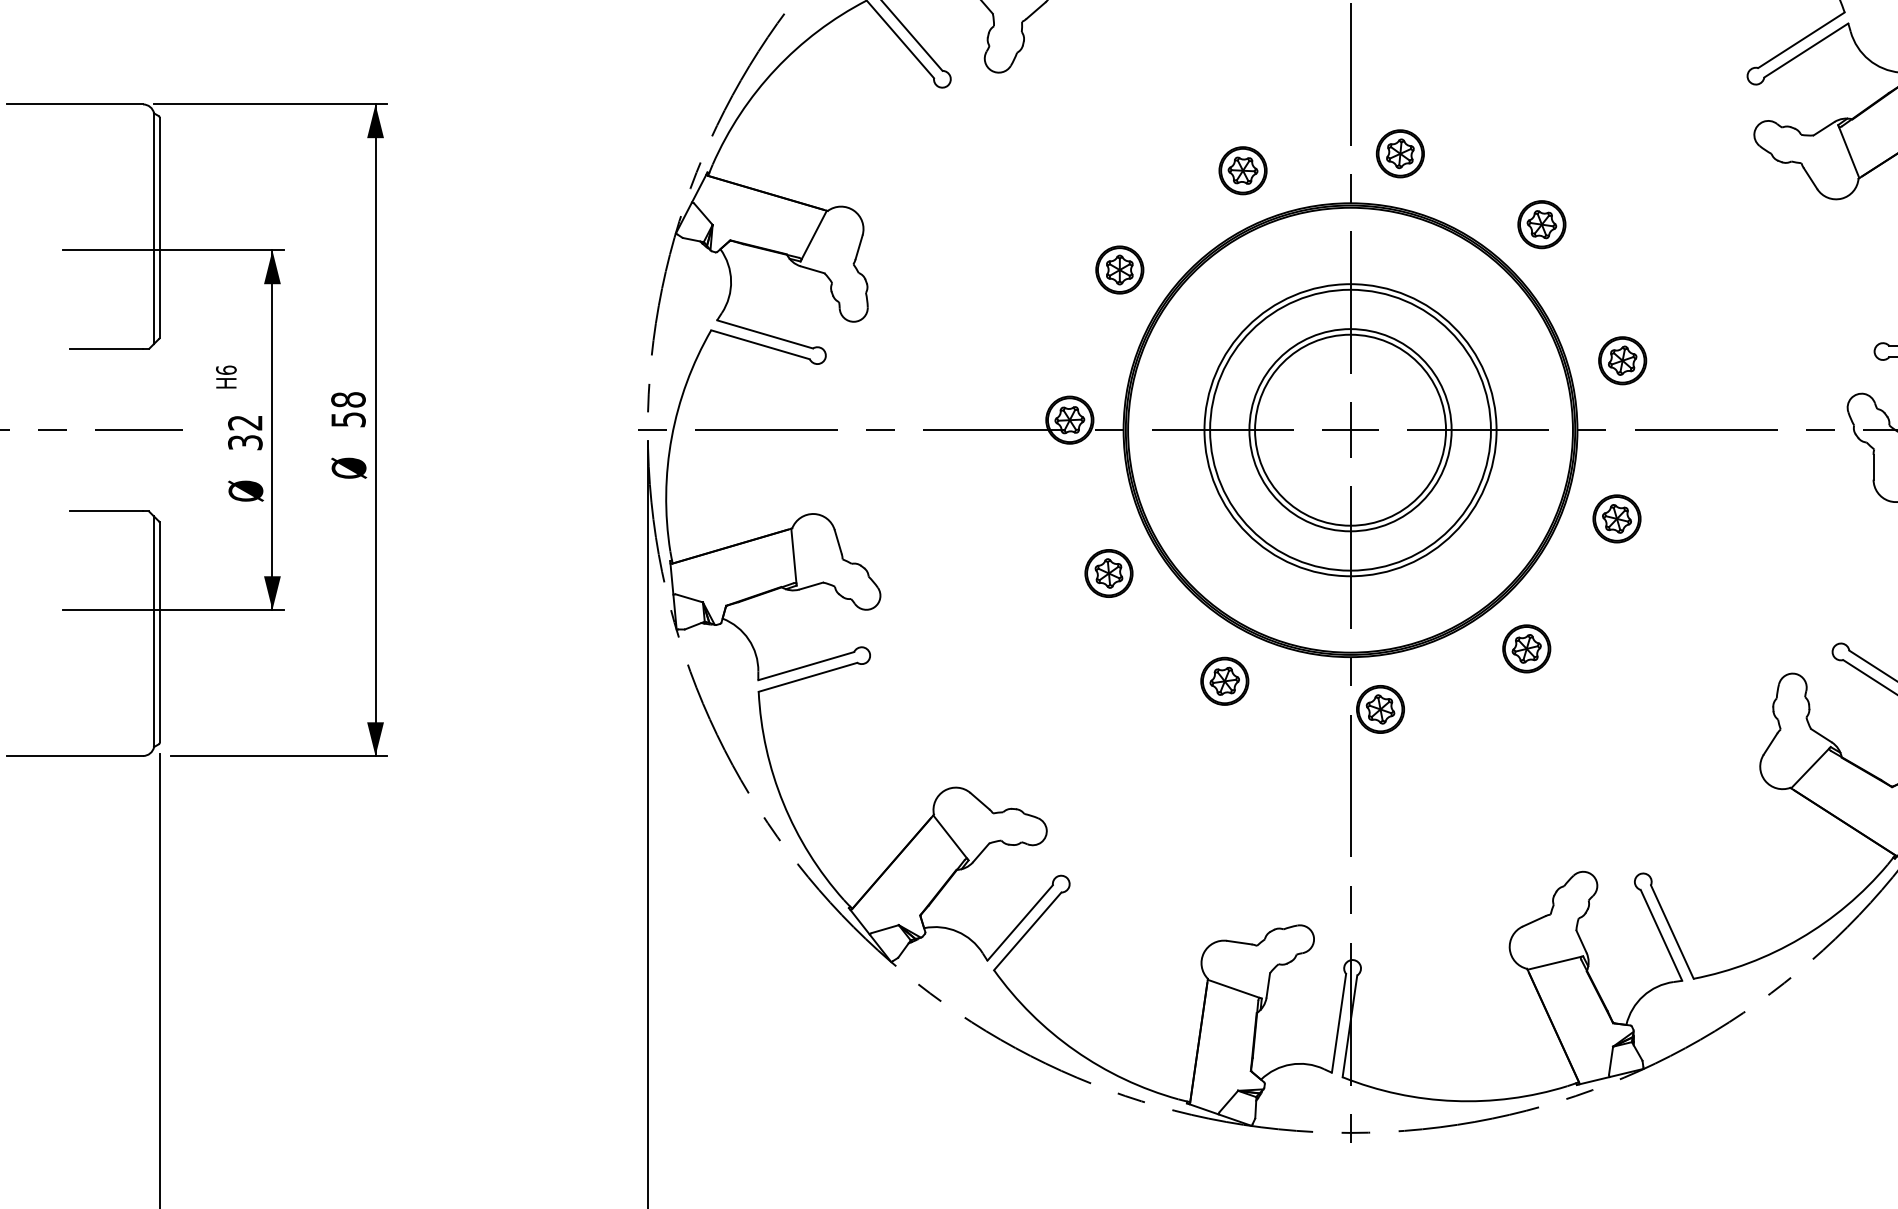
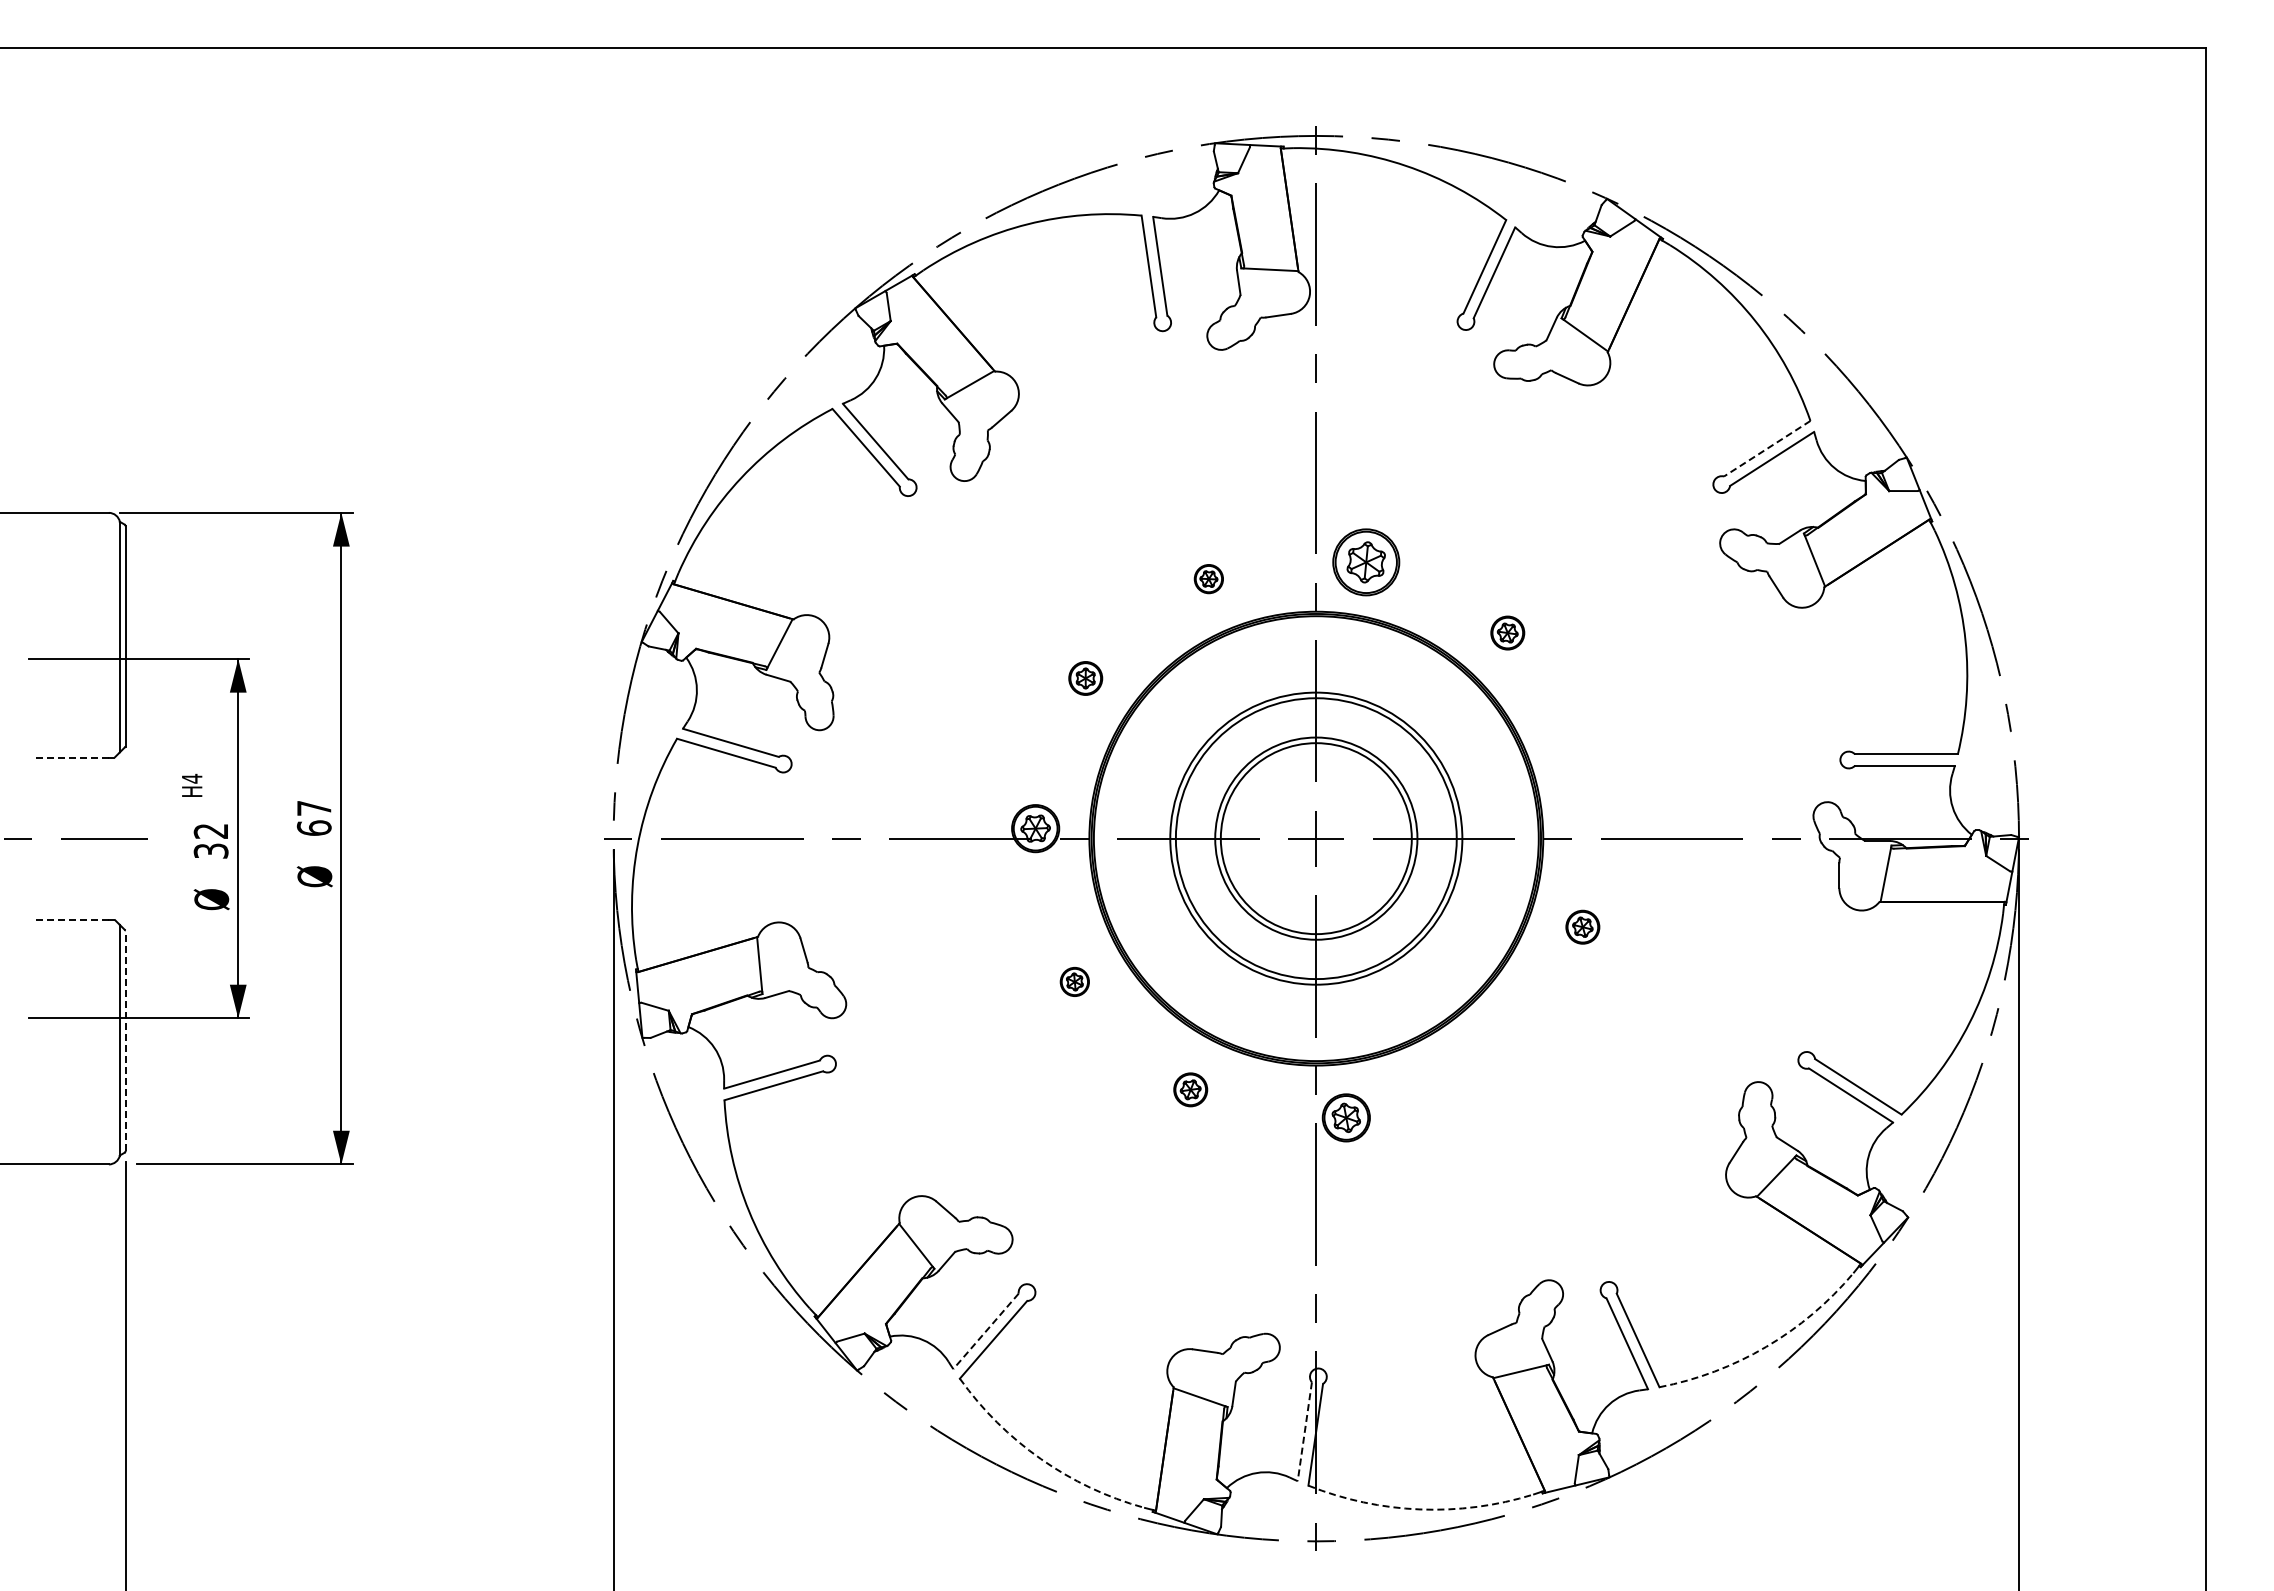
line: (1800, 40) -> (1766, 448), solid -> dashed
part: (1399, 153) -> (1365, 561), size x1.4
part: (1242, 170) -> (1208, 578), size x0.6
part: (1541, 224) -> (1507, 632), size x0.7
part: (1119, 270) -> (1085, 678), size x0.7
line: (106, 349) -> (72, 757), solid -> dashed
part: (1622, 360) -> (1588, 768), removed
text: (225, 370) -> (191, 778), H6 -> H4
text: (347, 409) -> (313, 817), 58 -> 67
line: (106, 511) -> (72, 919), solid -> dashed
part: (1616, 518) -> (1582, 926), size x0.7
part: (1108, 573) -> (1074, 981), size x0.6
line: (159, 632) -> (125, 1040), solid -> dashed
part: (1526, 648) -> (1492, 1056), removed
part: (1224, 681) -> (1190, 1089), size x0.7
line: (1020, 923) -> (986, 1331), solid -> dashed
arc: (1800, 938) -> (1766, 1346), solid -> dashed
line: (1338, 1023) -> (1304, 1431), solid -> dashed
arc: (1074, 1051) -> (1040, 1459), solid -> dashed
arc: (1454, 1101) -> (1420, 1509), solid -> dashed

